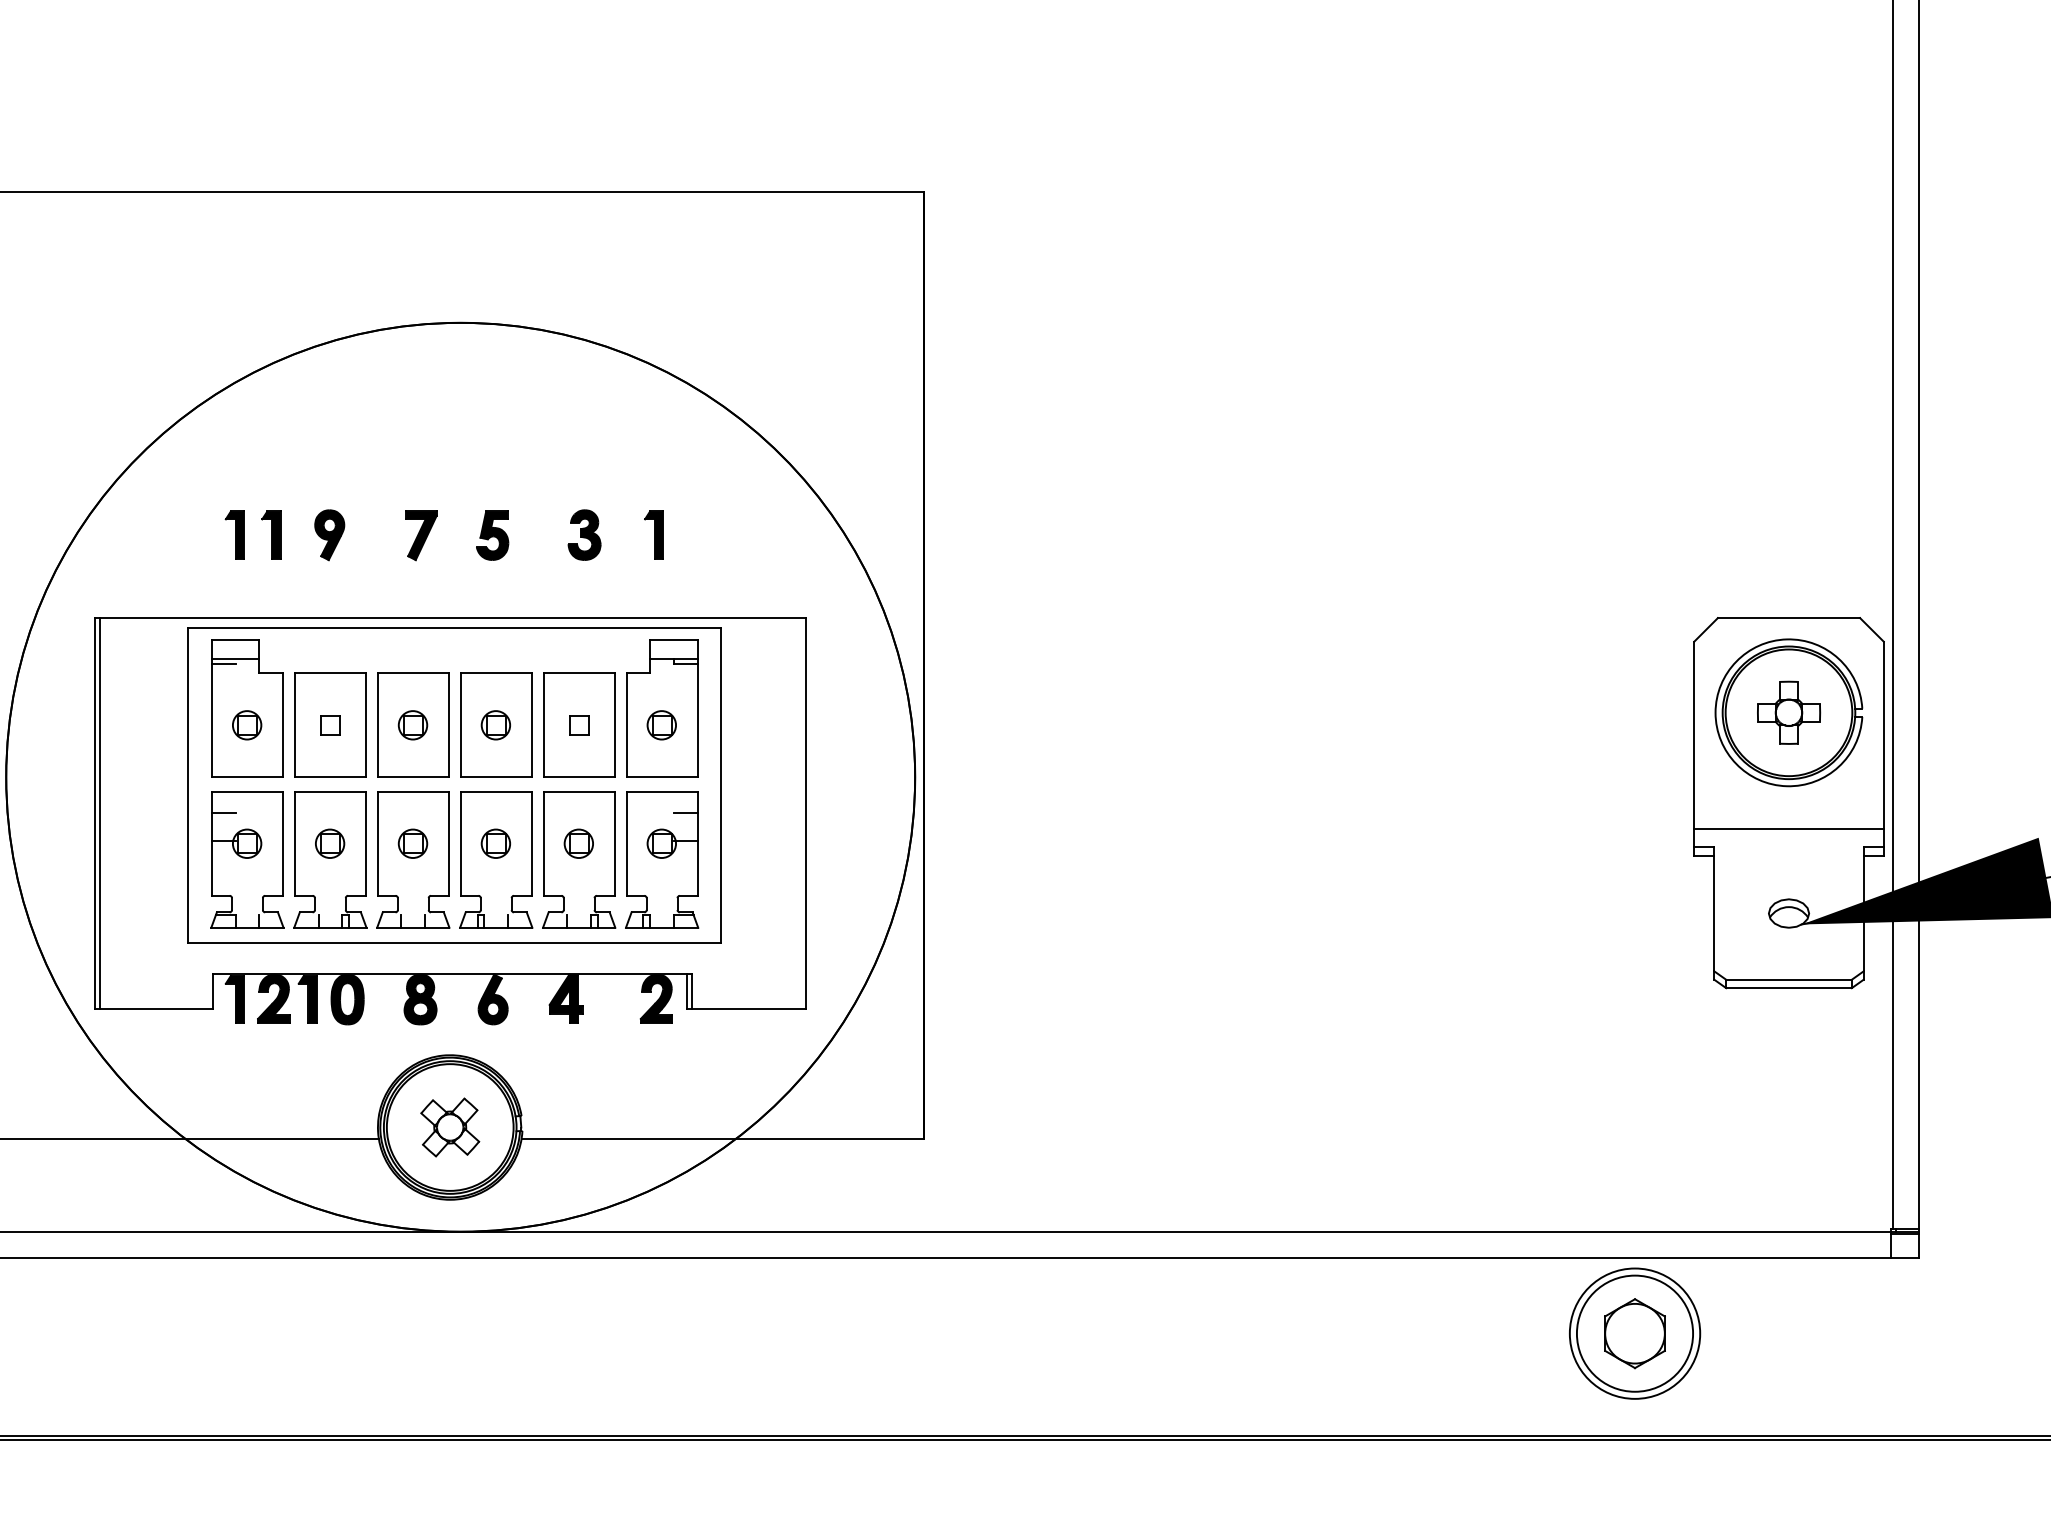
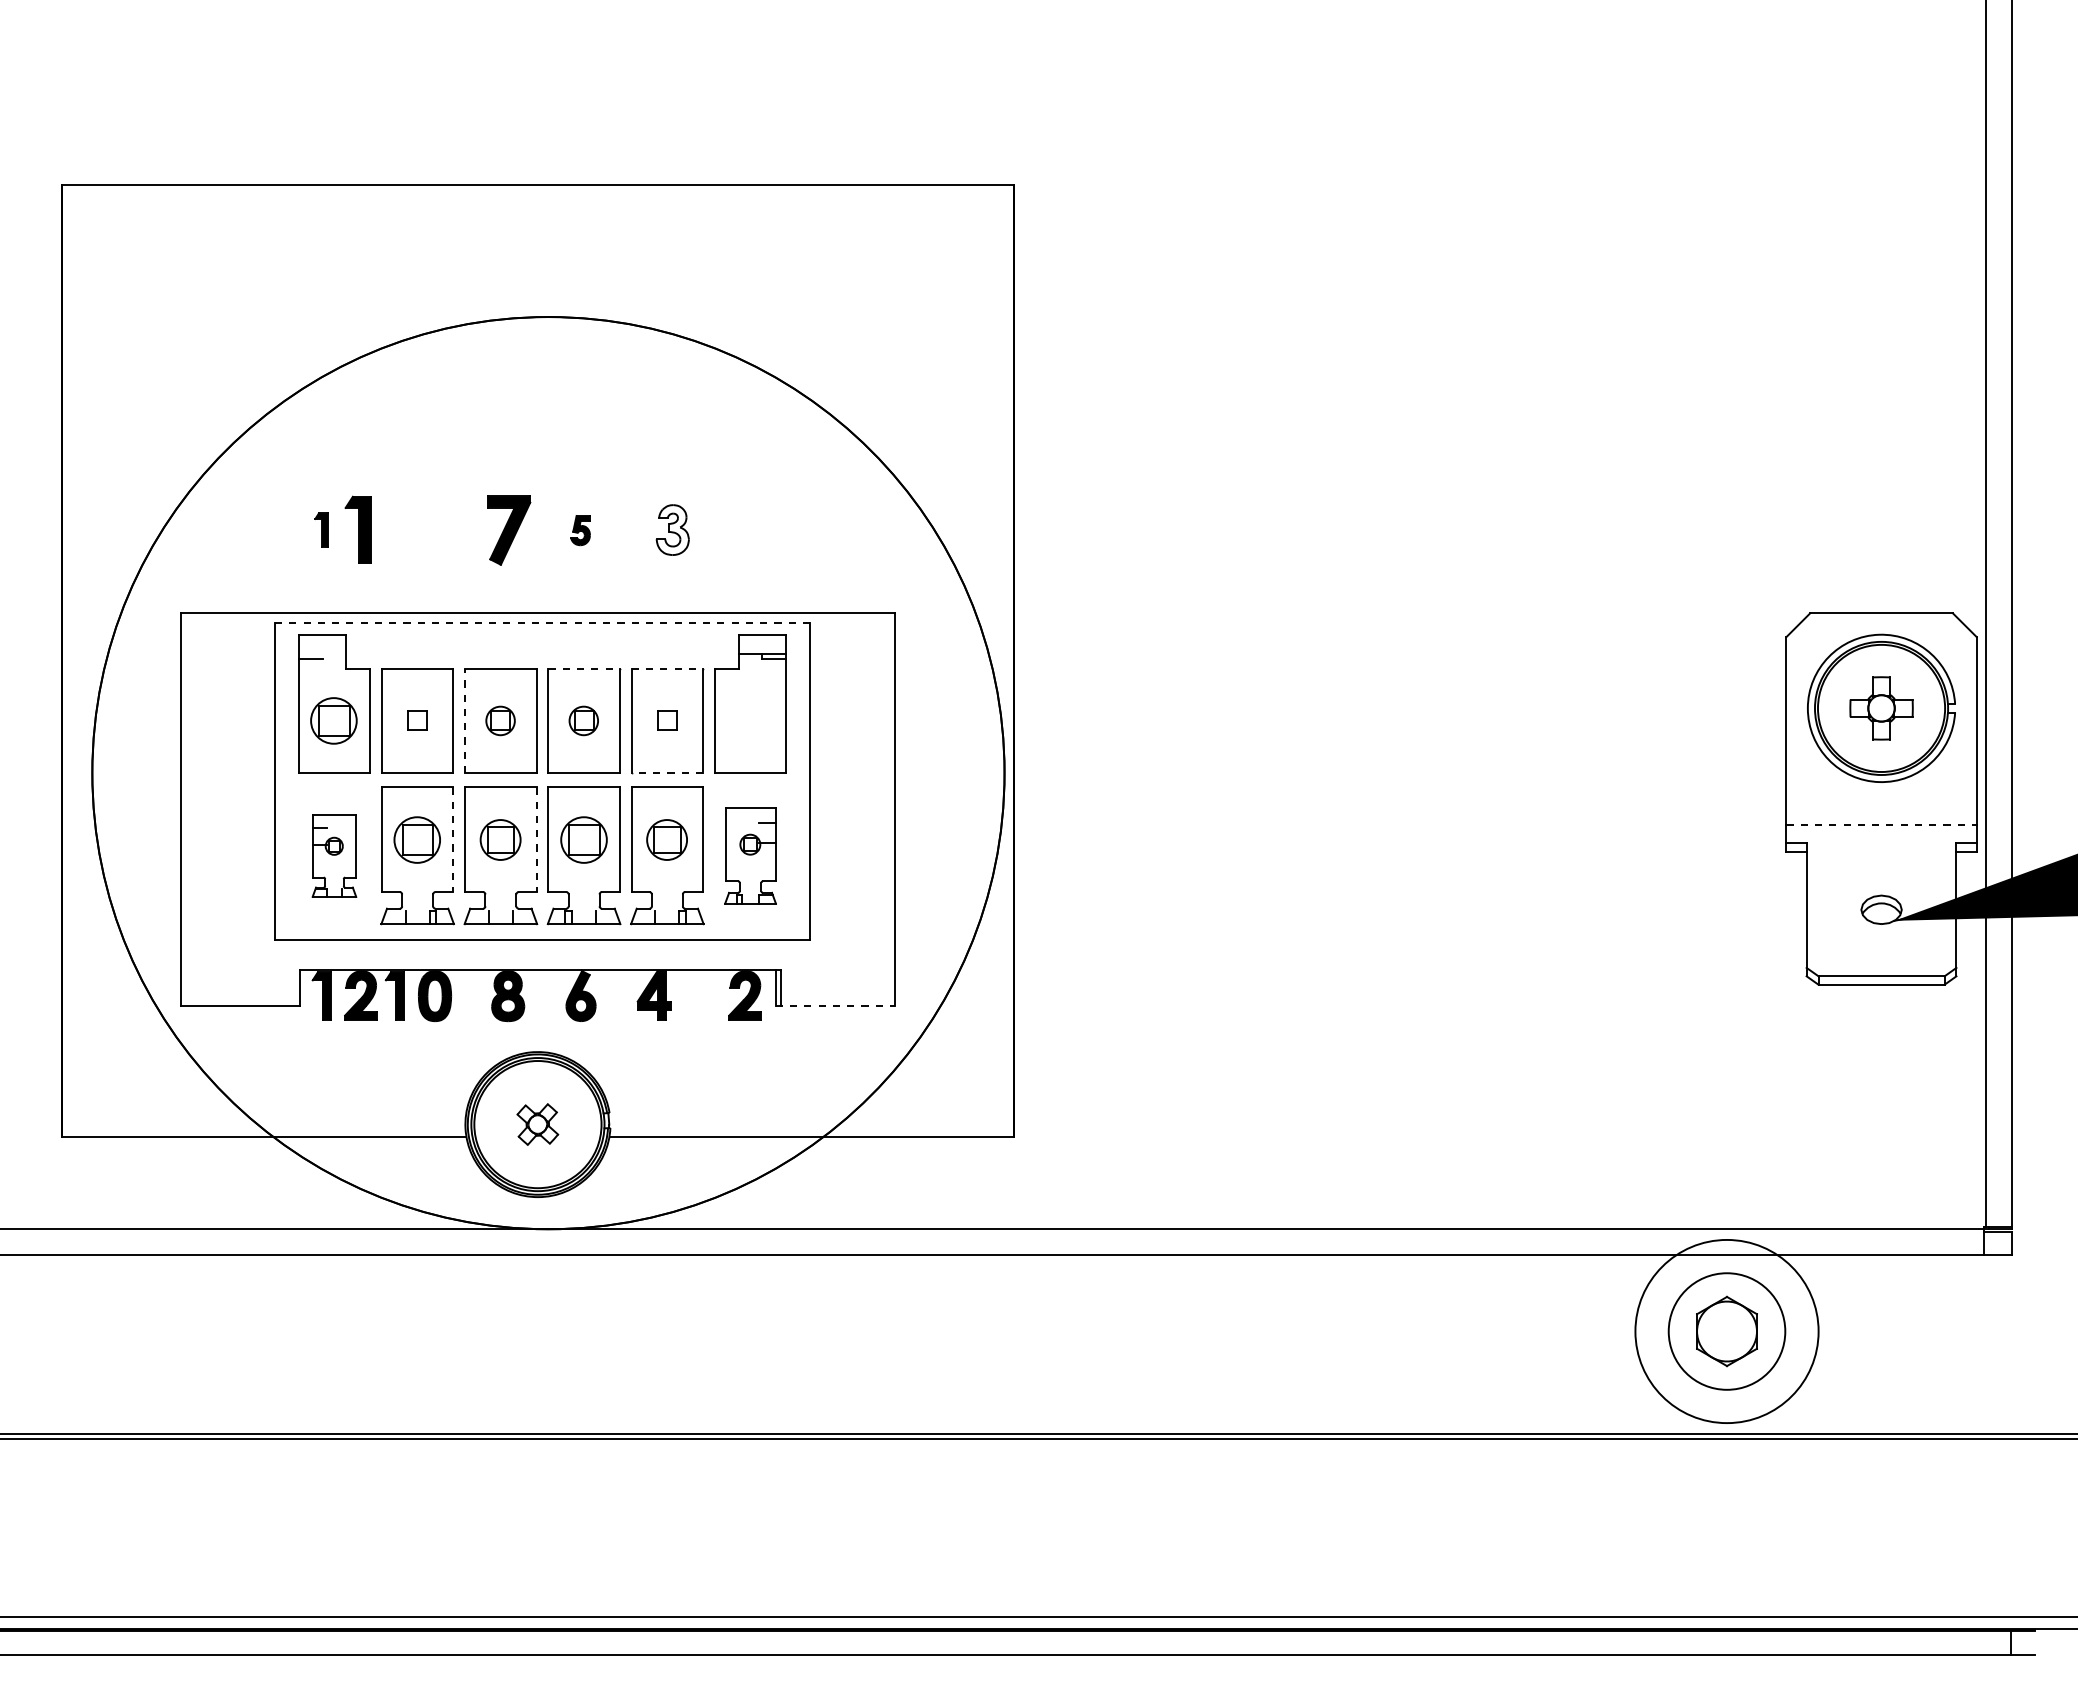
part: (234, 534) -> (321, 529), size x0.7
part: (271, 534) -> (358, 529), size x1.4
part: (654, 534) -> (742, 529), removed
part: (329, 535) -> (416, 530), removed
part: (421, 535) -> (509, 530), size x1.4
part: (492, 535) -> (580, 530), size x0.6
fill: (584, 535) -> (672, 530), removed
line: (454, 628) -> (542, 623), solid -> dashed
line: (235, 659) -> (322, 654), removed
line: (496, 673) -> (584, 668), solid -> dashed
line: (579, 673) -> (667, 668), solid -> dashed
part: (247, 724) -> (334, 720), size x1.6
line: (378, 724) -> (465, 720), solid -> dashed
part: (662, 724) -> (750, 720), removed
line: (579, 777) -> (667, 773), solid -> dashed
line: (99, 813) -> (185, 809), removed
line: (1789, 829) -> (1882, 825), solid -> dashed
part: (330, 843) -> (417, 839), size x1.6
part: (412, 843) -> (500, 839), size x1.4
part: (495, 843) -> (583, 839), size x1.6
part: (578, 843) -> (666, 839), size x1.4
line: (366, 844) -> (453, 840), solid -> dashed
line: (448, 844) -> (536, 840), solid -> dashed
part: (247, 859) -> (334, 855), size x0.6
part: (662, 859) -> (750, 855), size x0.7
line: (746, 1008) -> (835, 1005), solid -> dashed
part: (449, 1127) -> (537, 1124), size x0.7
circle: (1634, 1333) -> (1726, 1331), size x1.4

